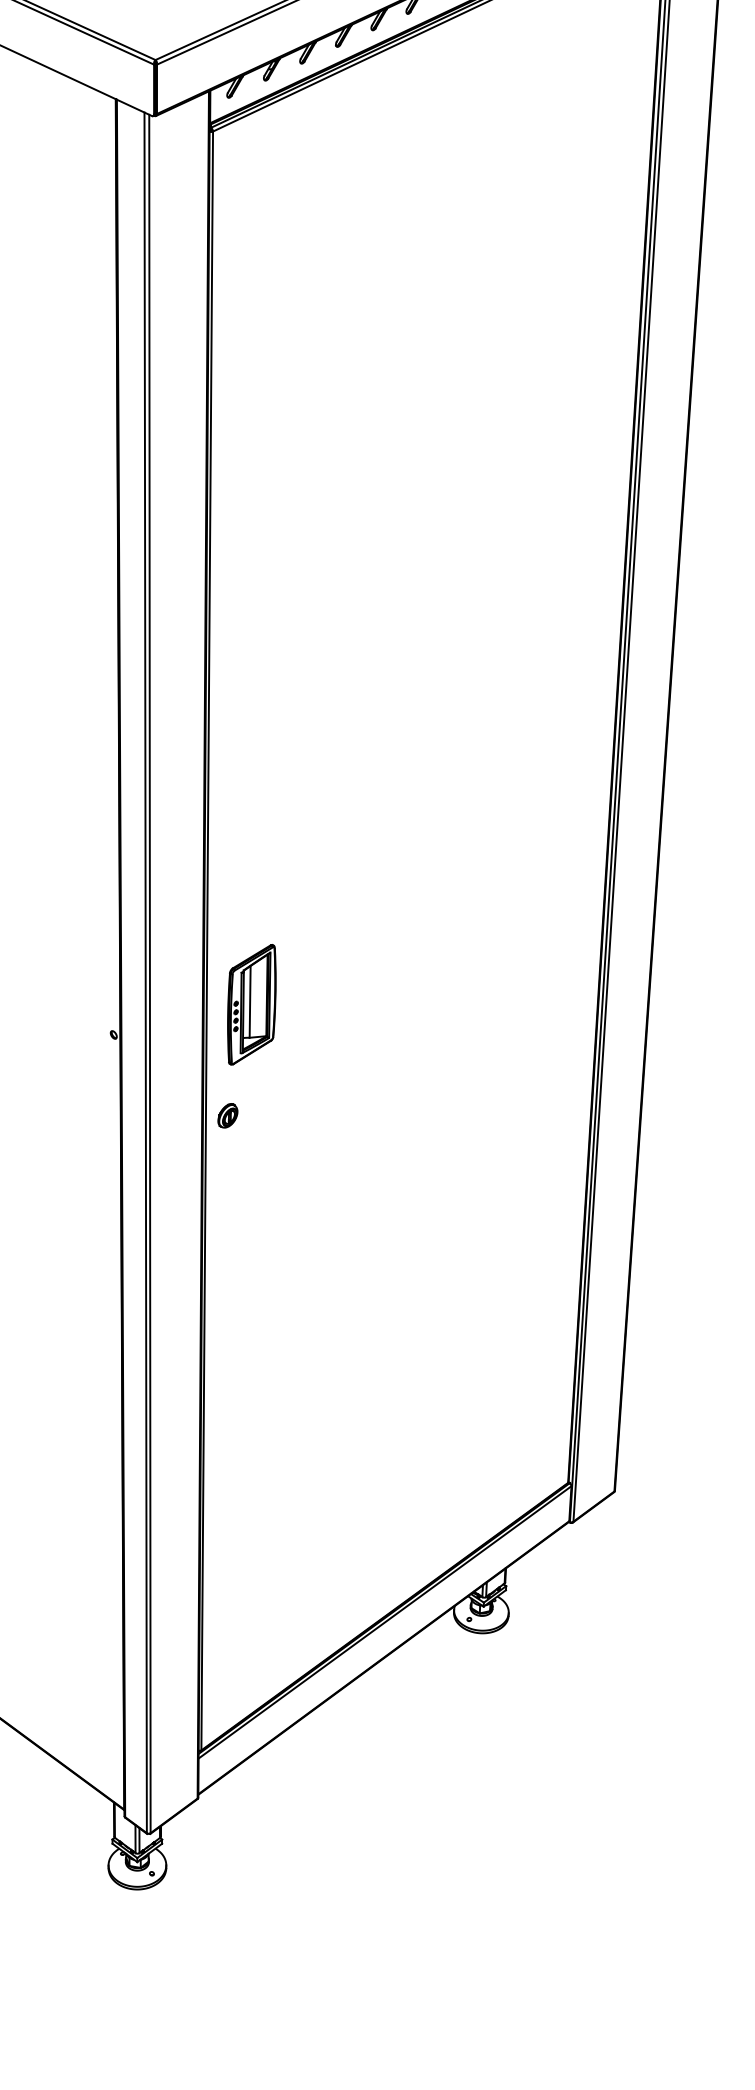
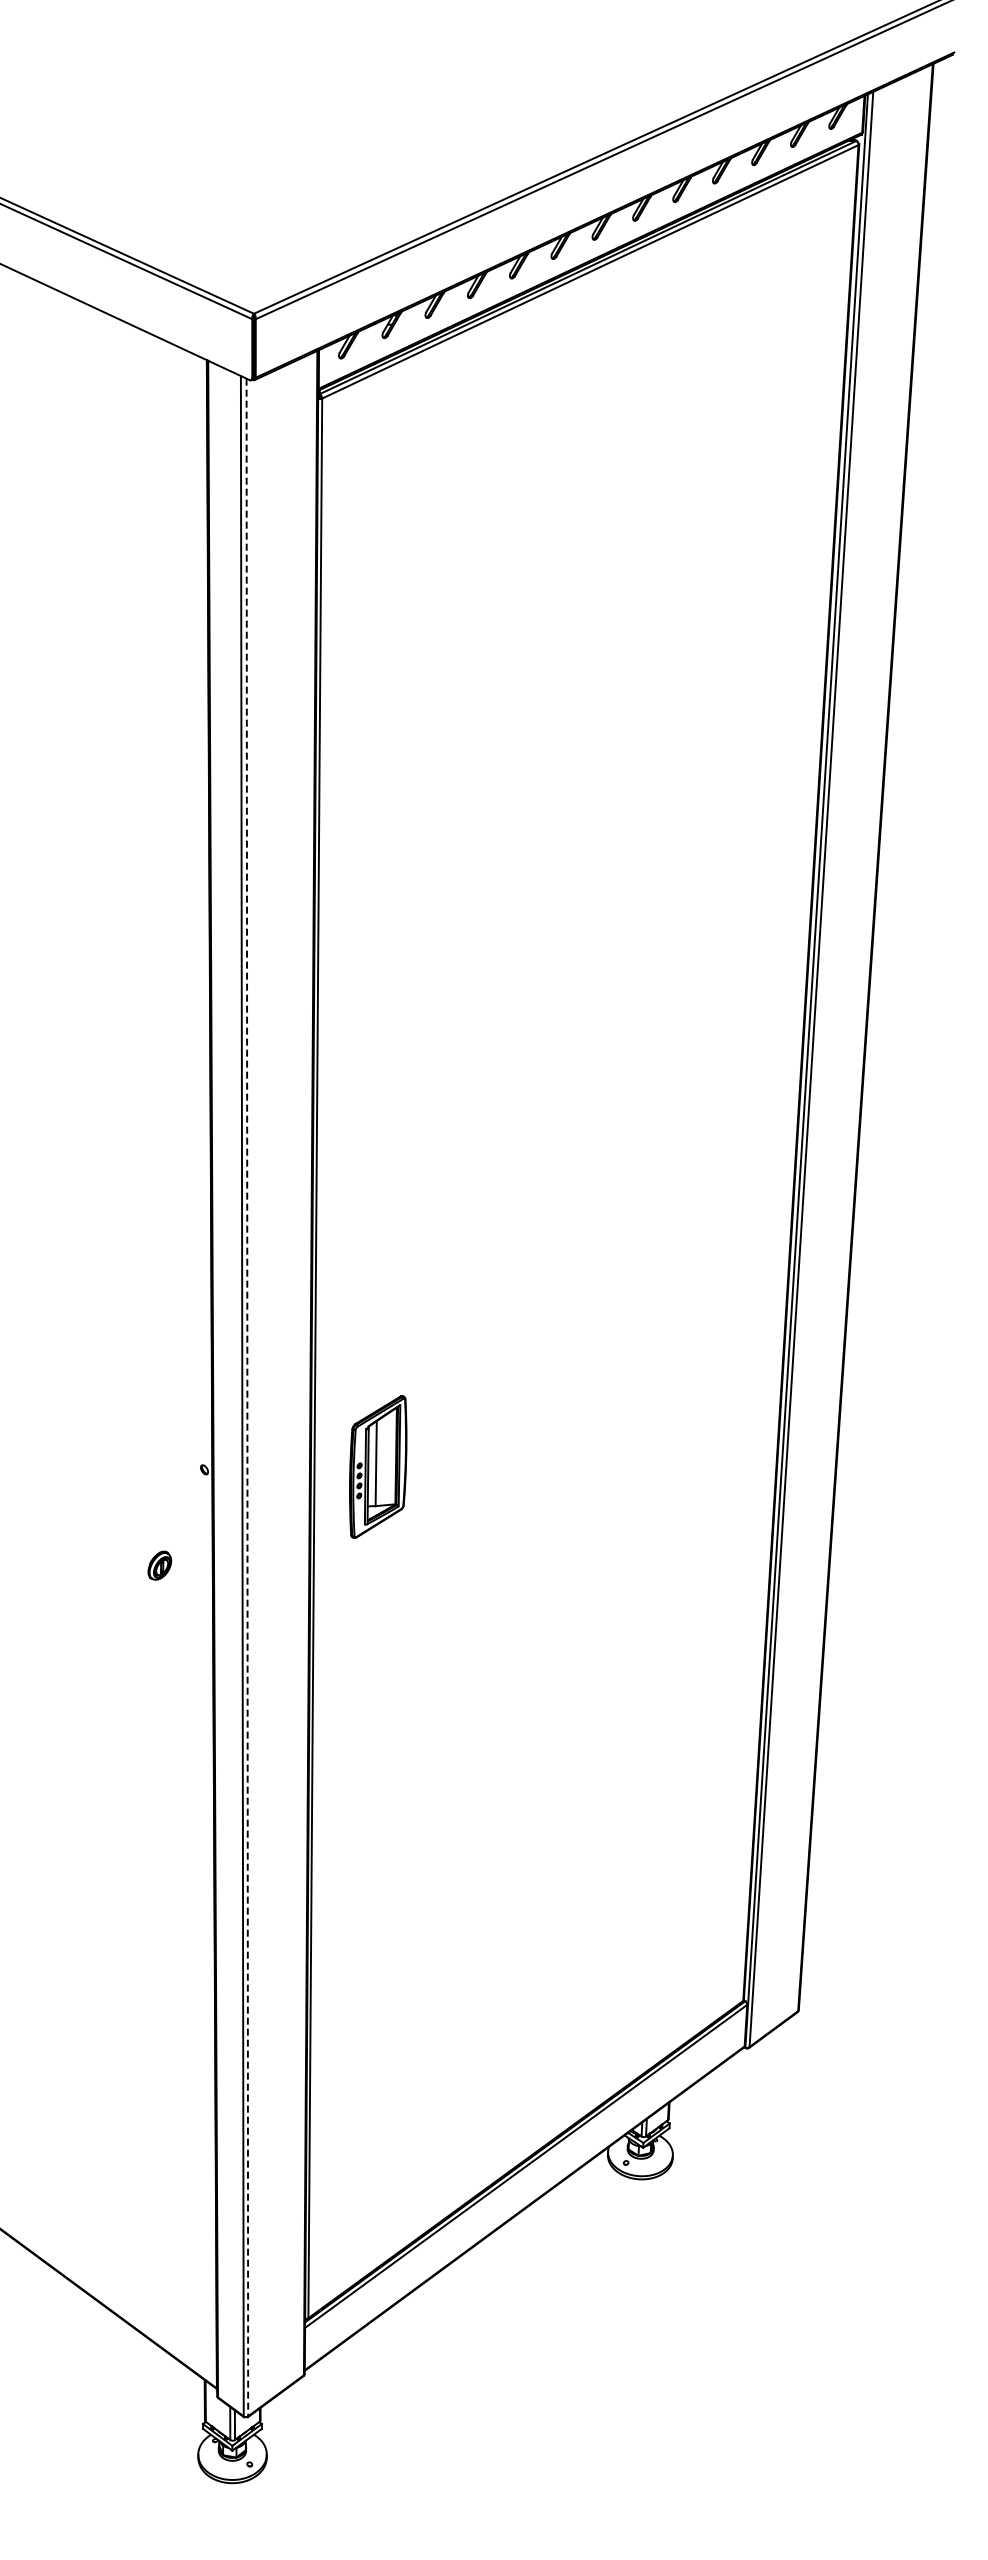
line: (150, 973) -> (247, 1397), solid -> dashed
part: (252, 1004) -> (378, 1466), moved
part: (227, 1115) -> (159, 1565), moved

